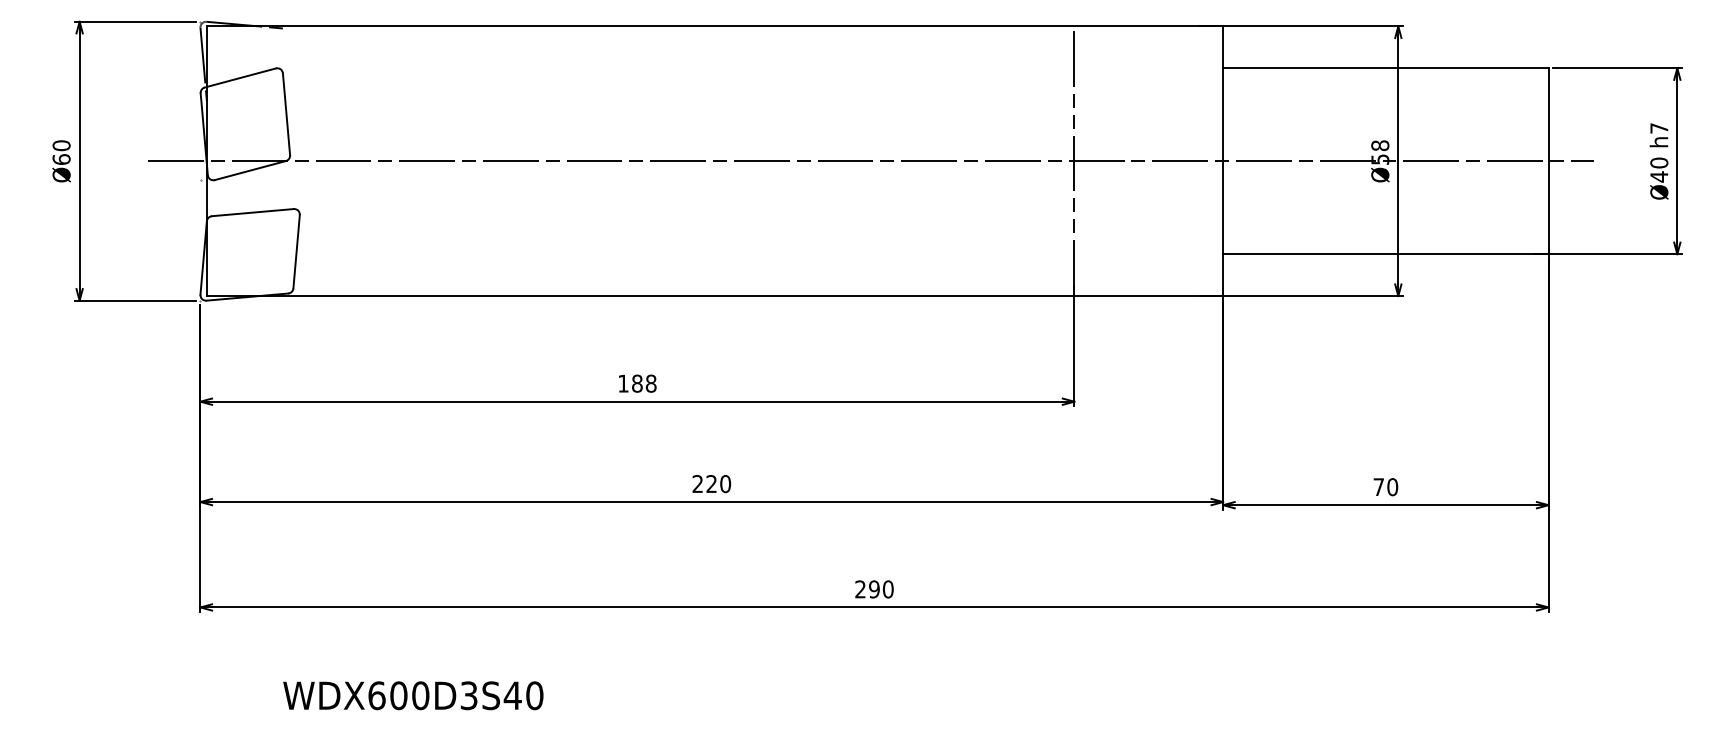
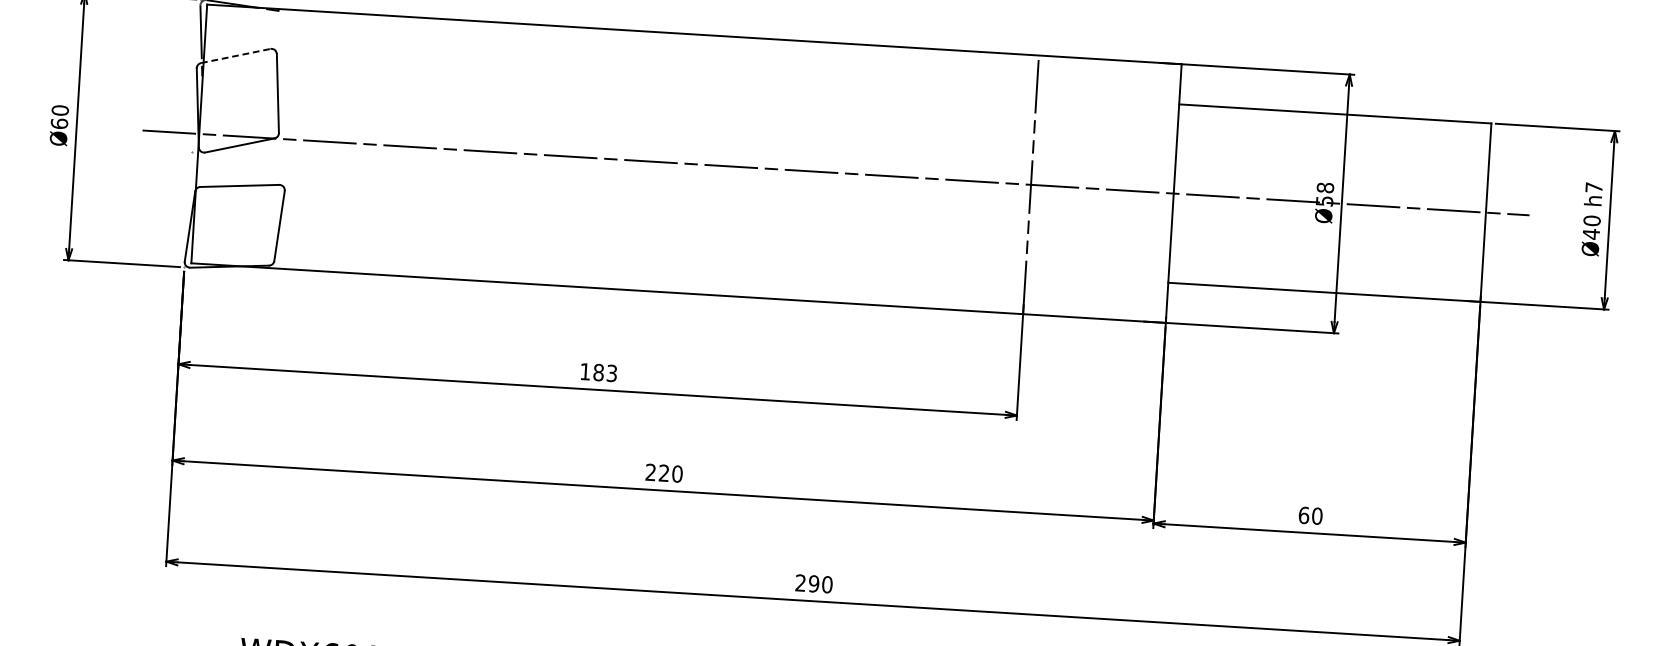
line: (240, 77) -> (235, 55), solid -> dashed
text: (650, 383) -> (611, 373), 188 -> 183
text: (1378, 487) -> (1303, 515), 70 -> 60

